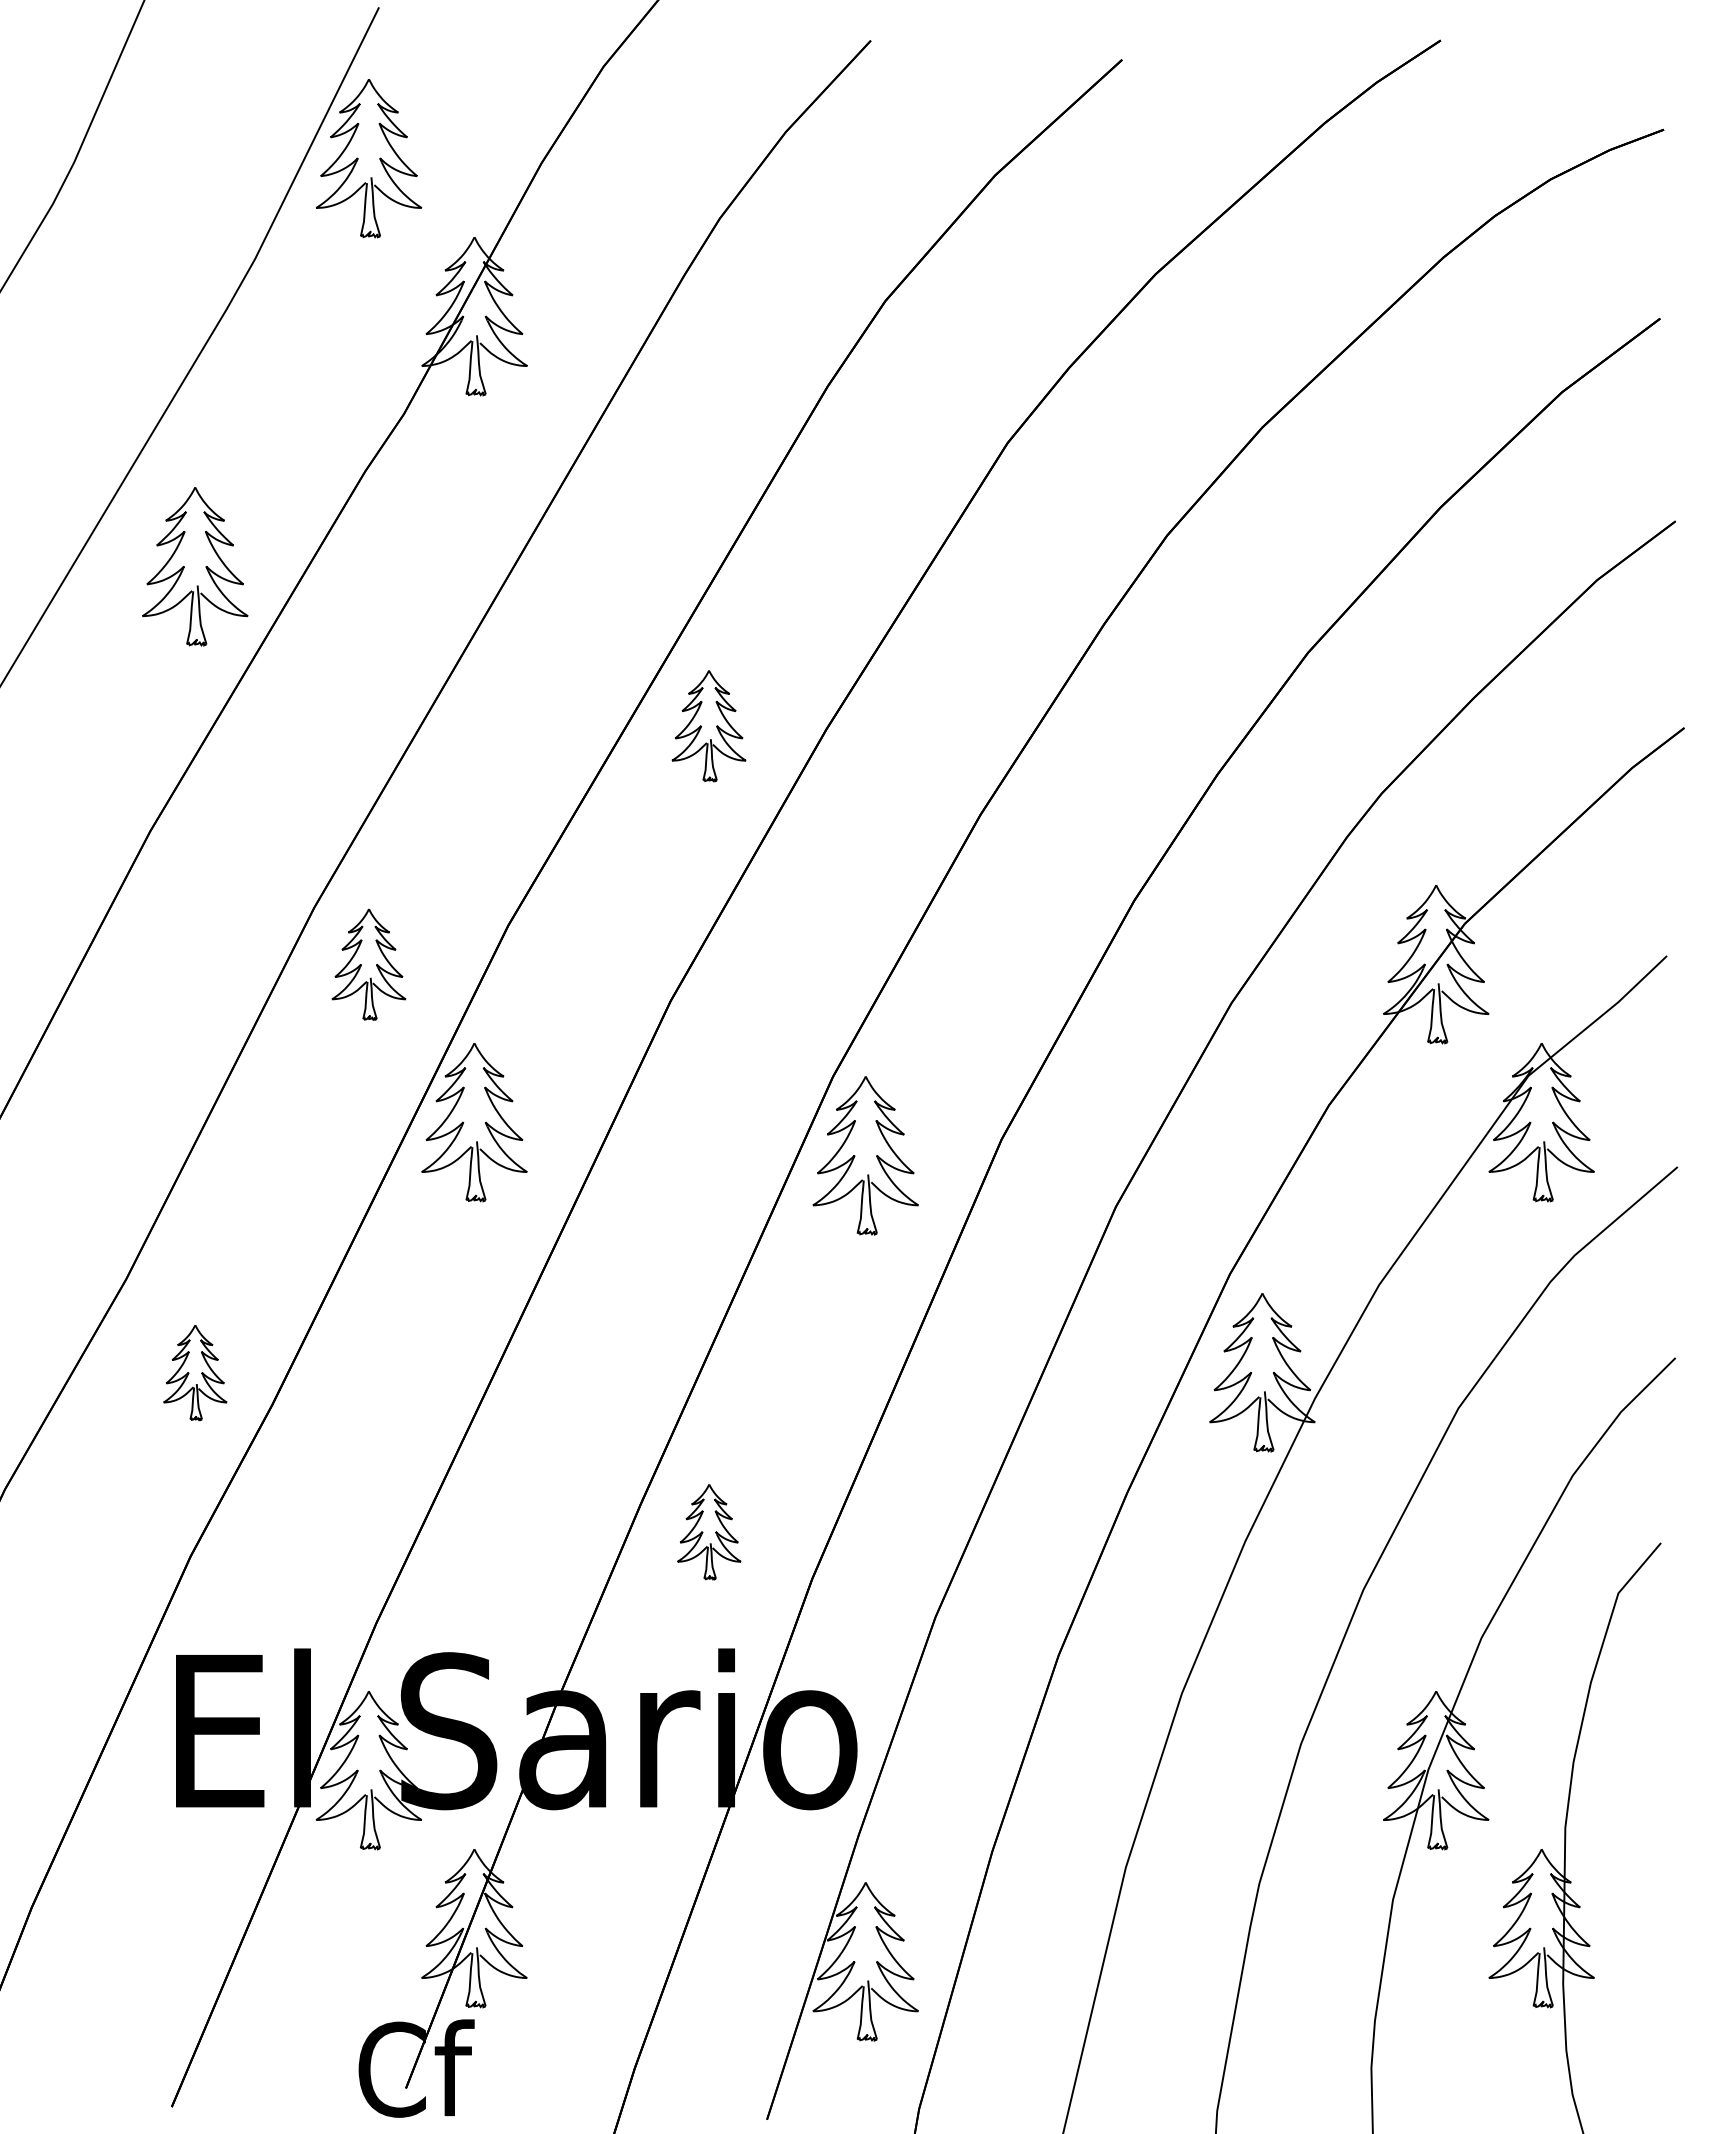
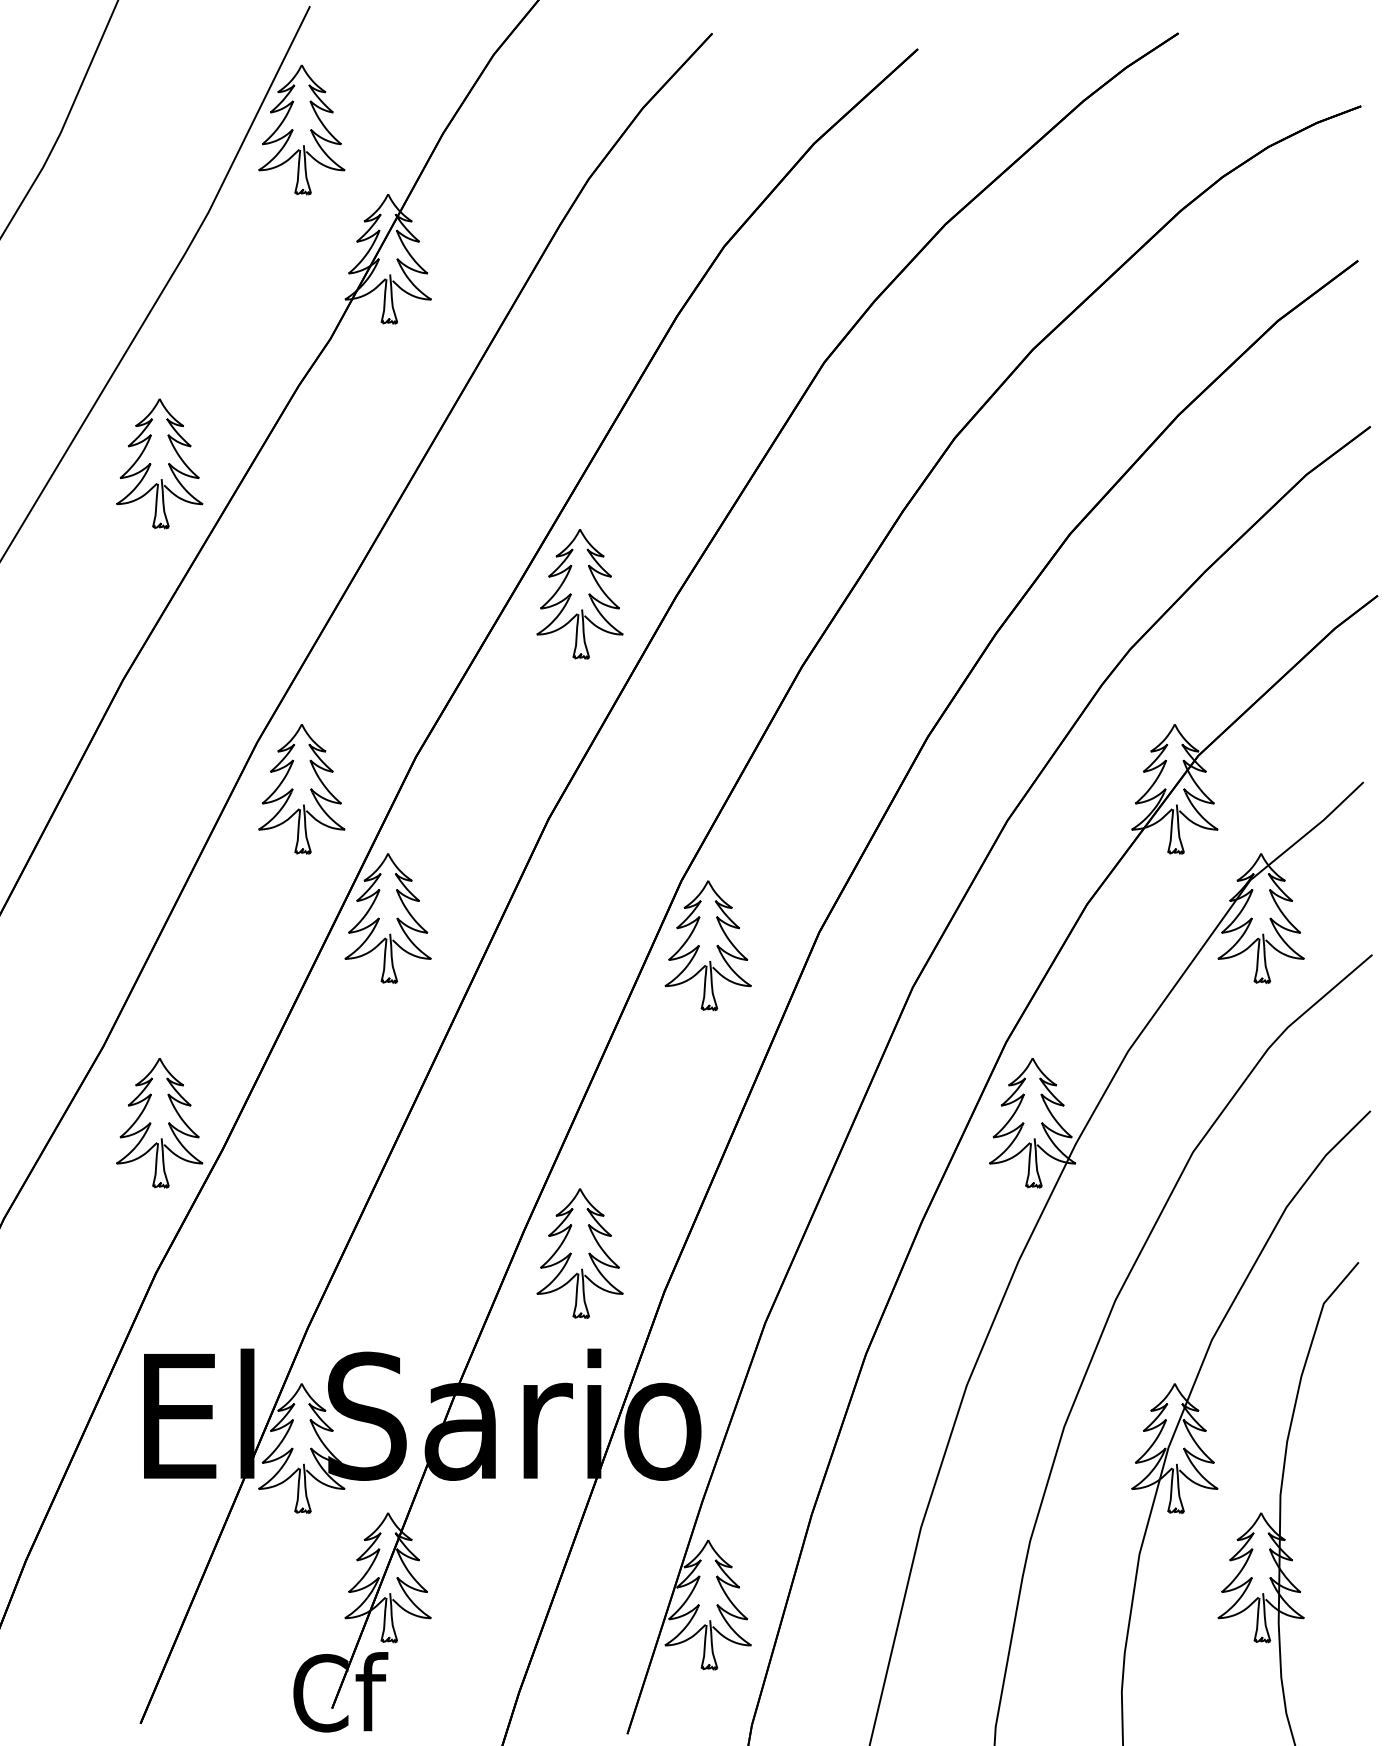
part: (708, 725) -> (579, 593), size x1.43
part: (368, 964) -> (301, 789), size x1.43
part: (195, 1372) -> (159, 1122), size x1.67
part: (709, 1531) -> (580, 1252), size x1.67

